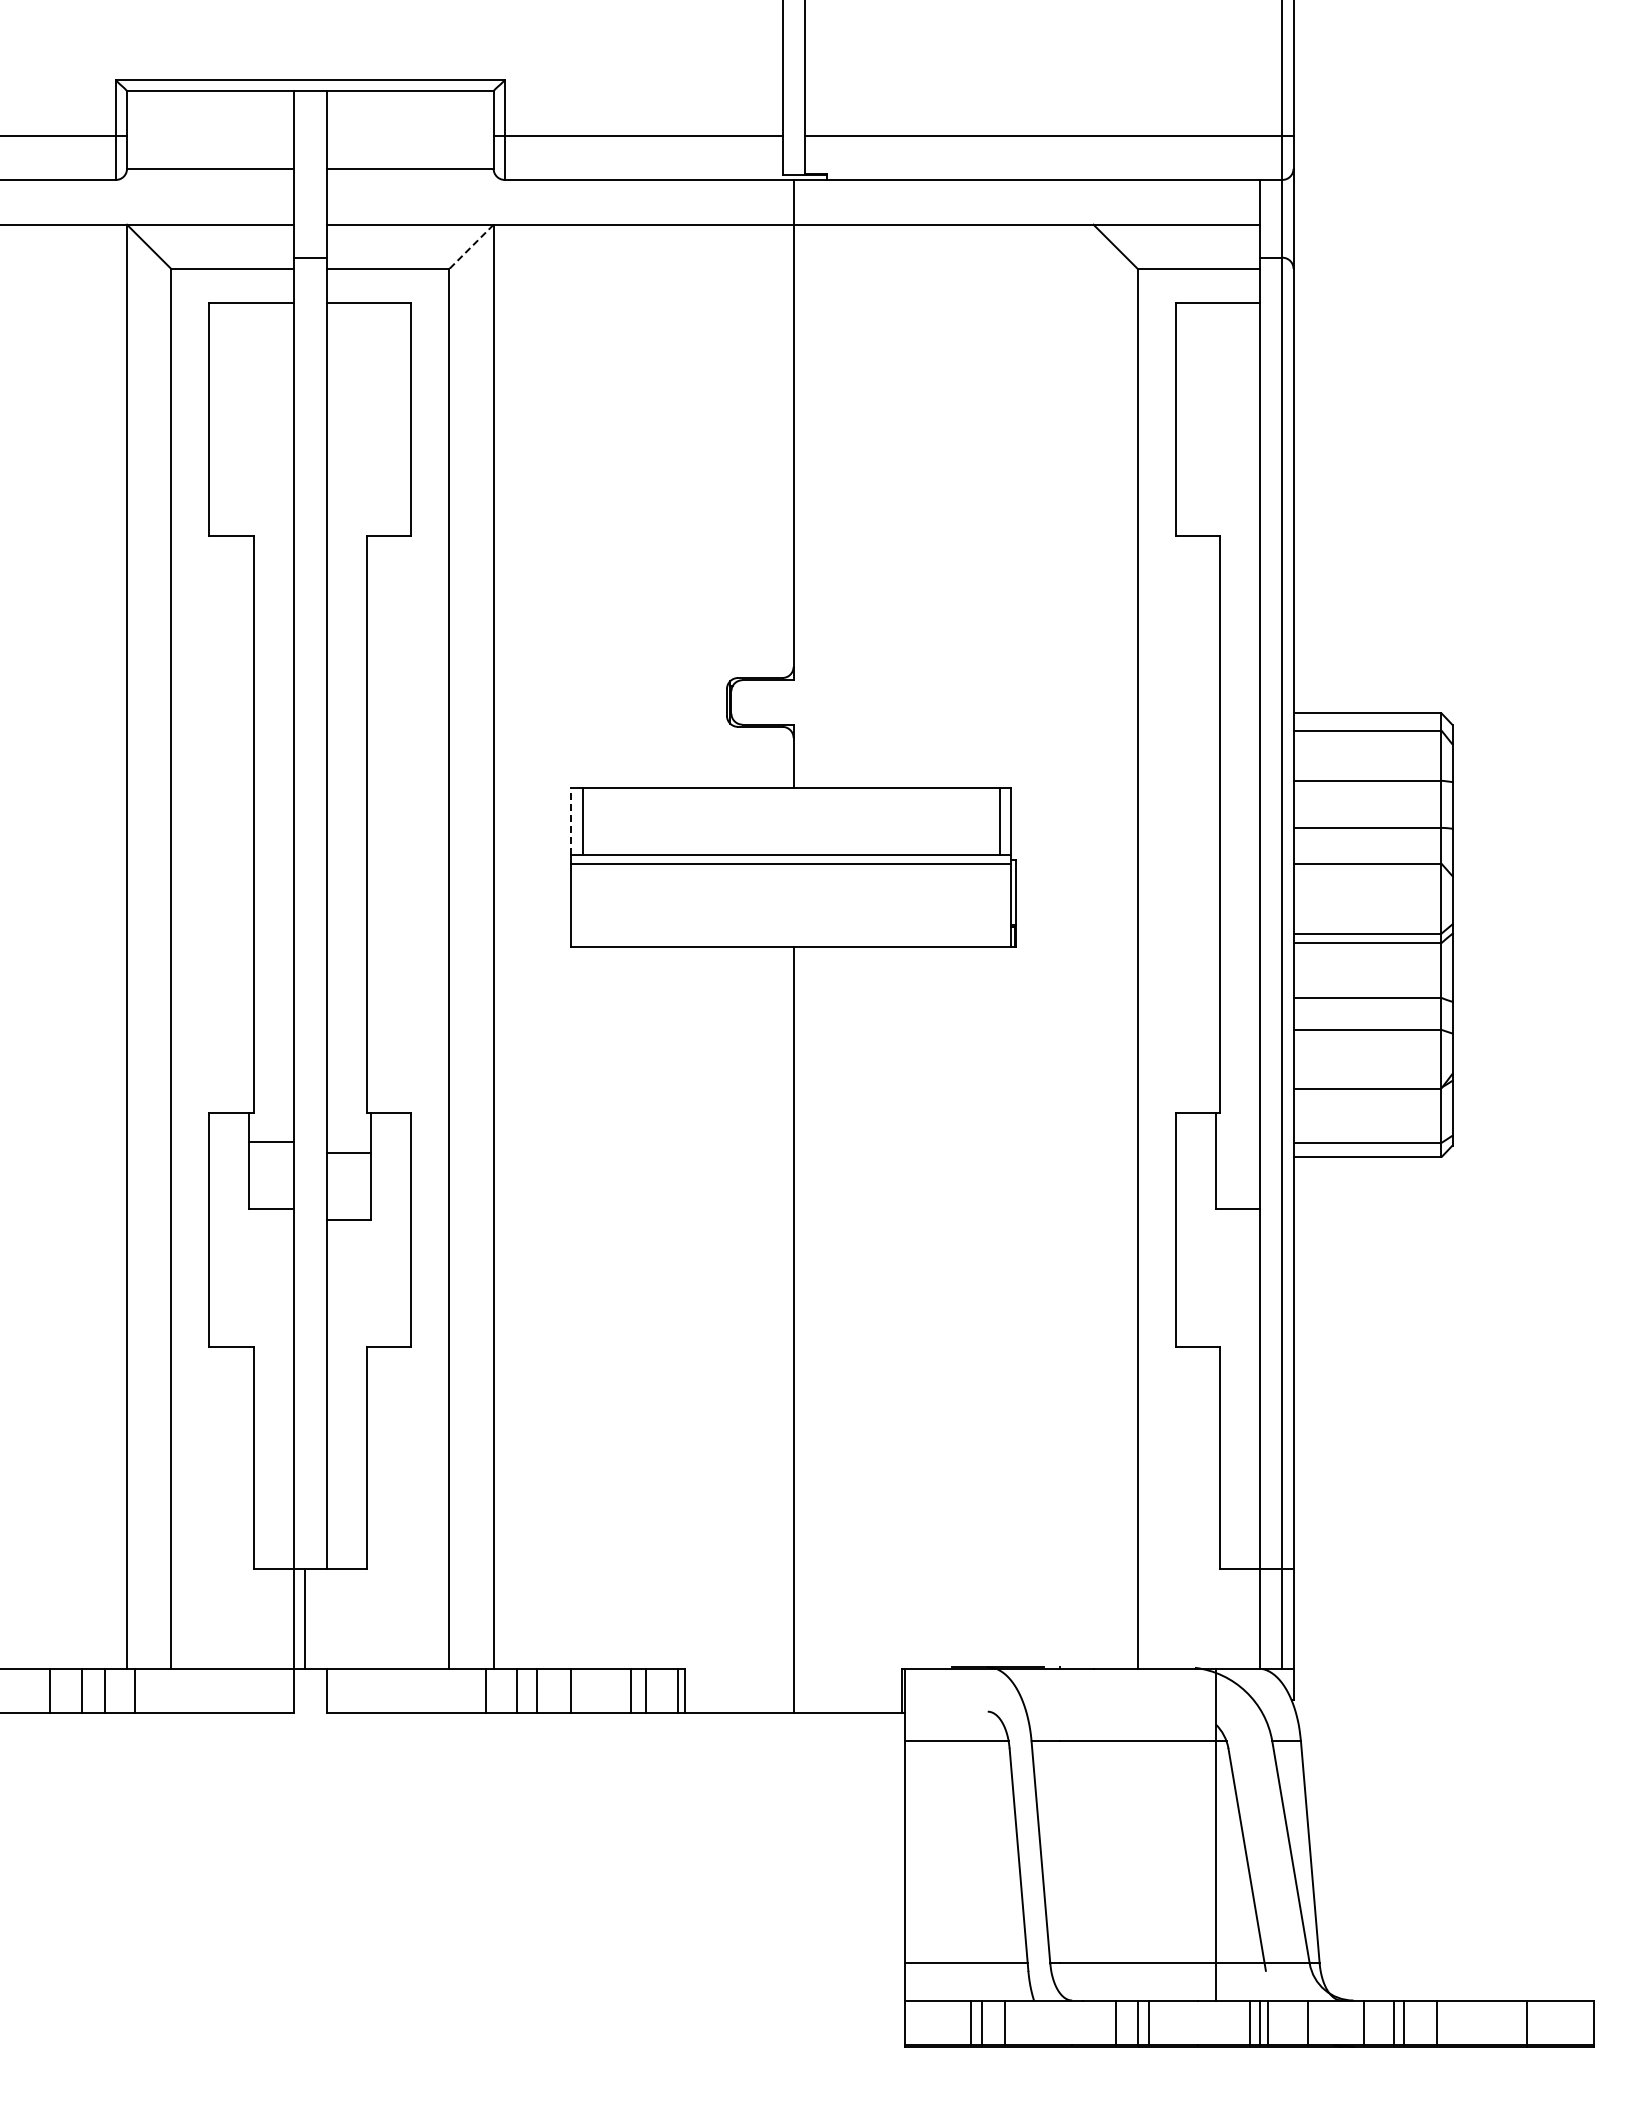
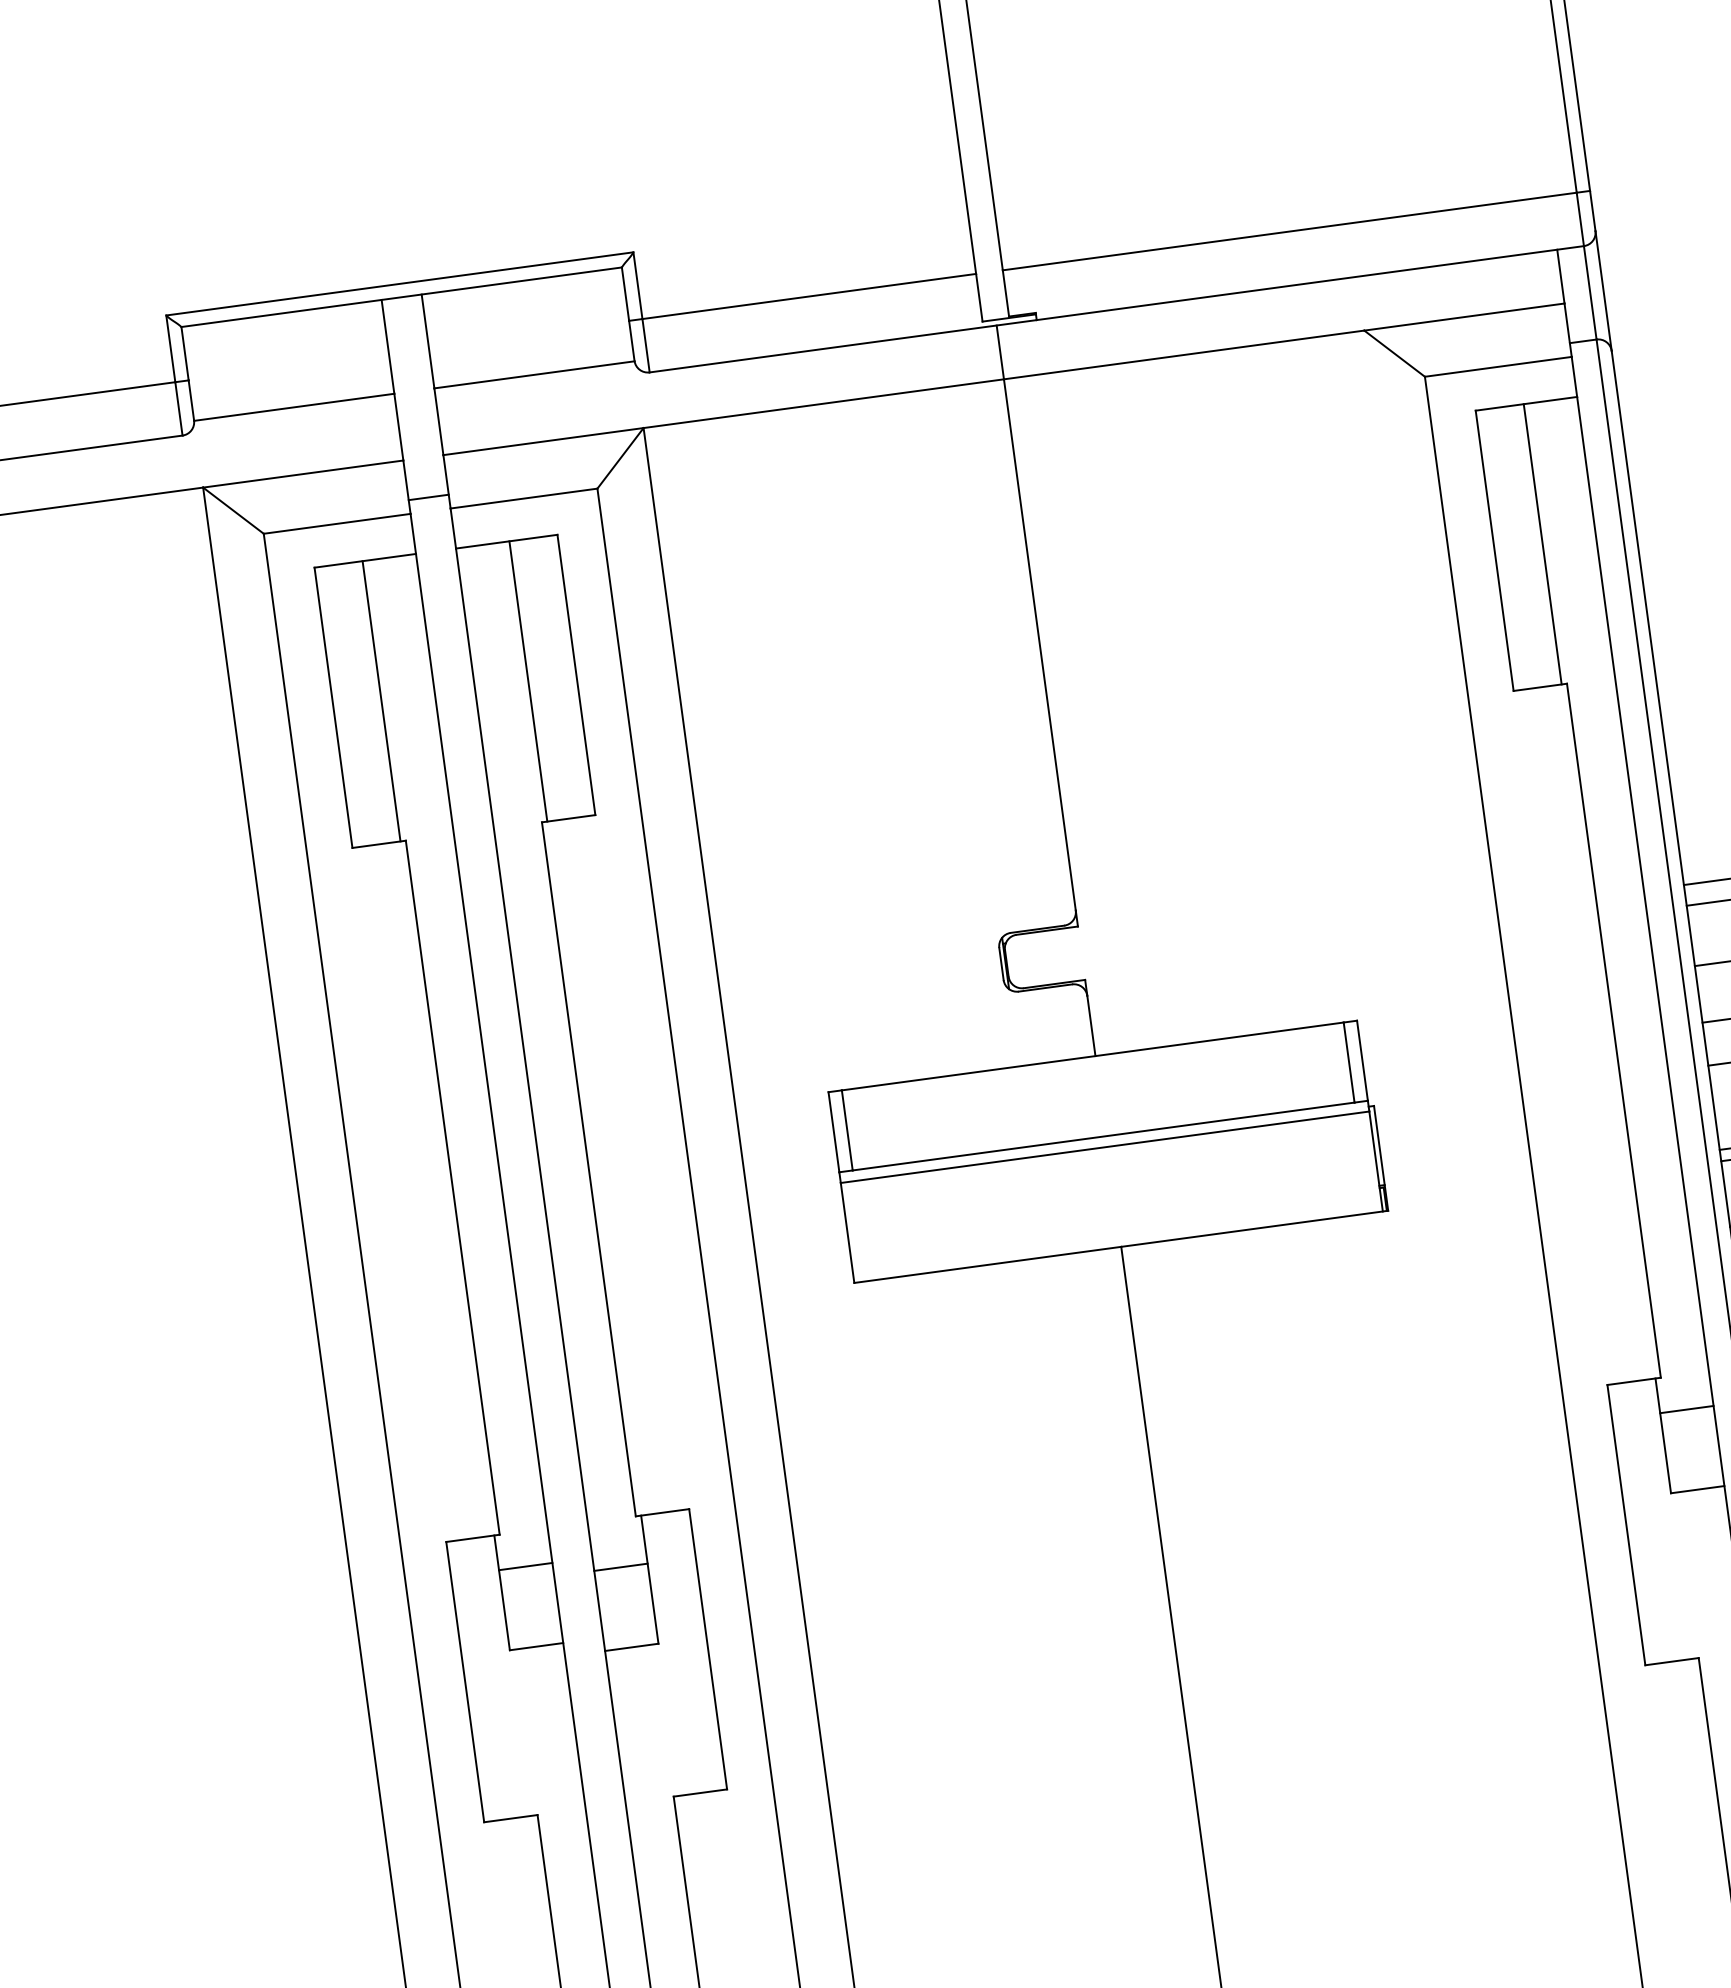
line: (471, 247) -> (620, 458), dashed -> solid
line: (249, 418) -> (381, 700), added
line: (371, 418) -> (528, 680), added
line: (1215, 418) -> (1542, 543), added
line: (571, 820) -> (833, 1131), dashed -> solid
line: (1237, 1142) -> (1686, 1409), added

